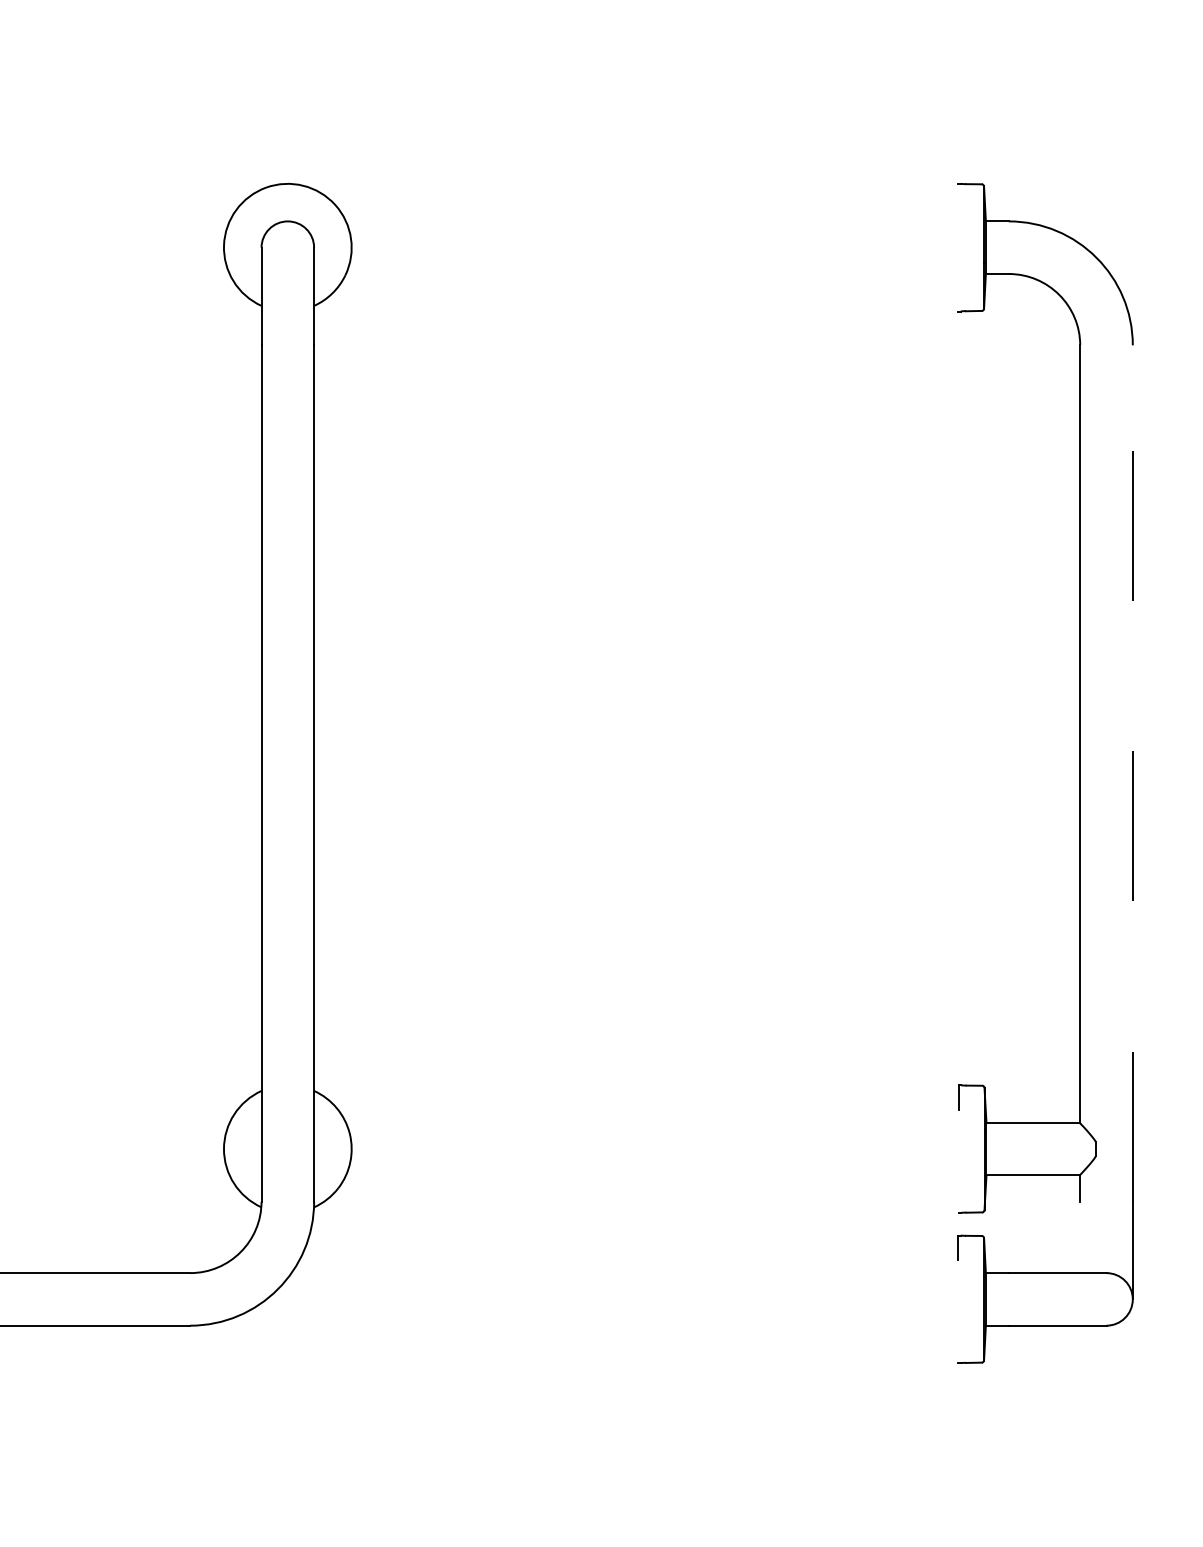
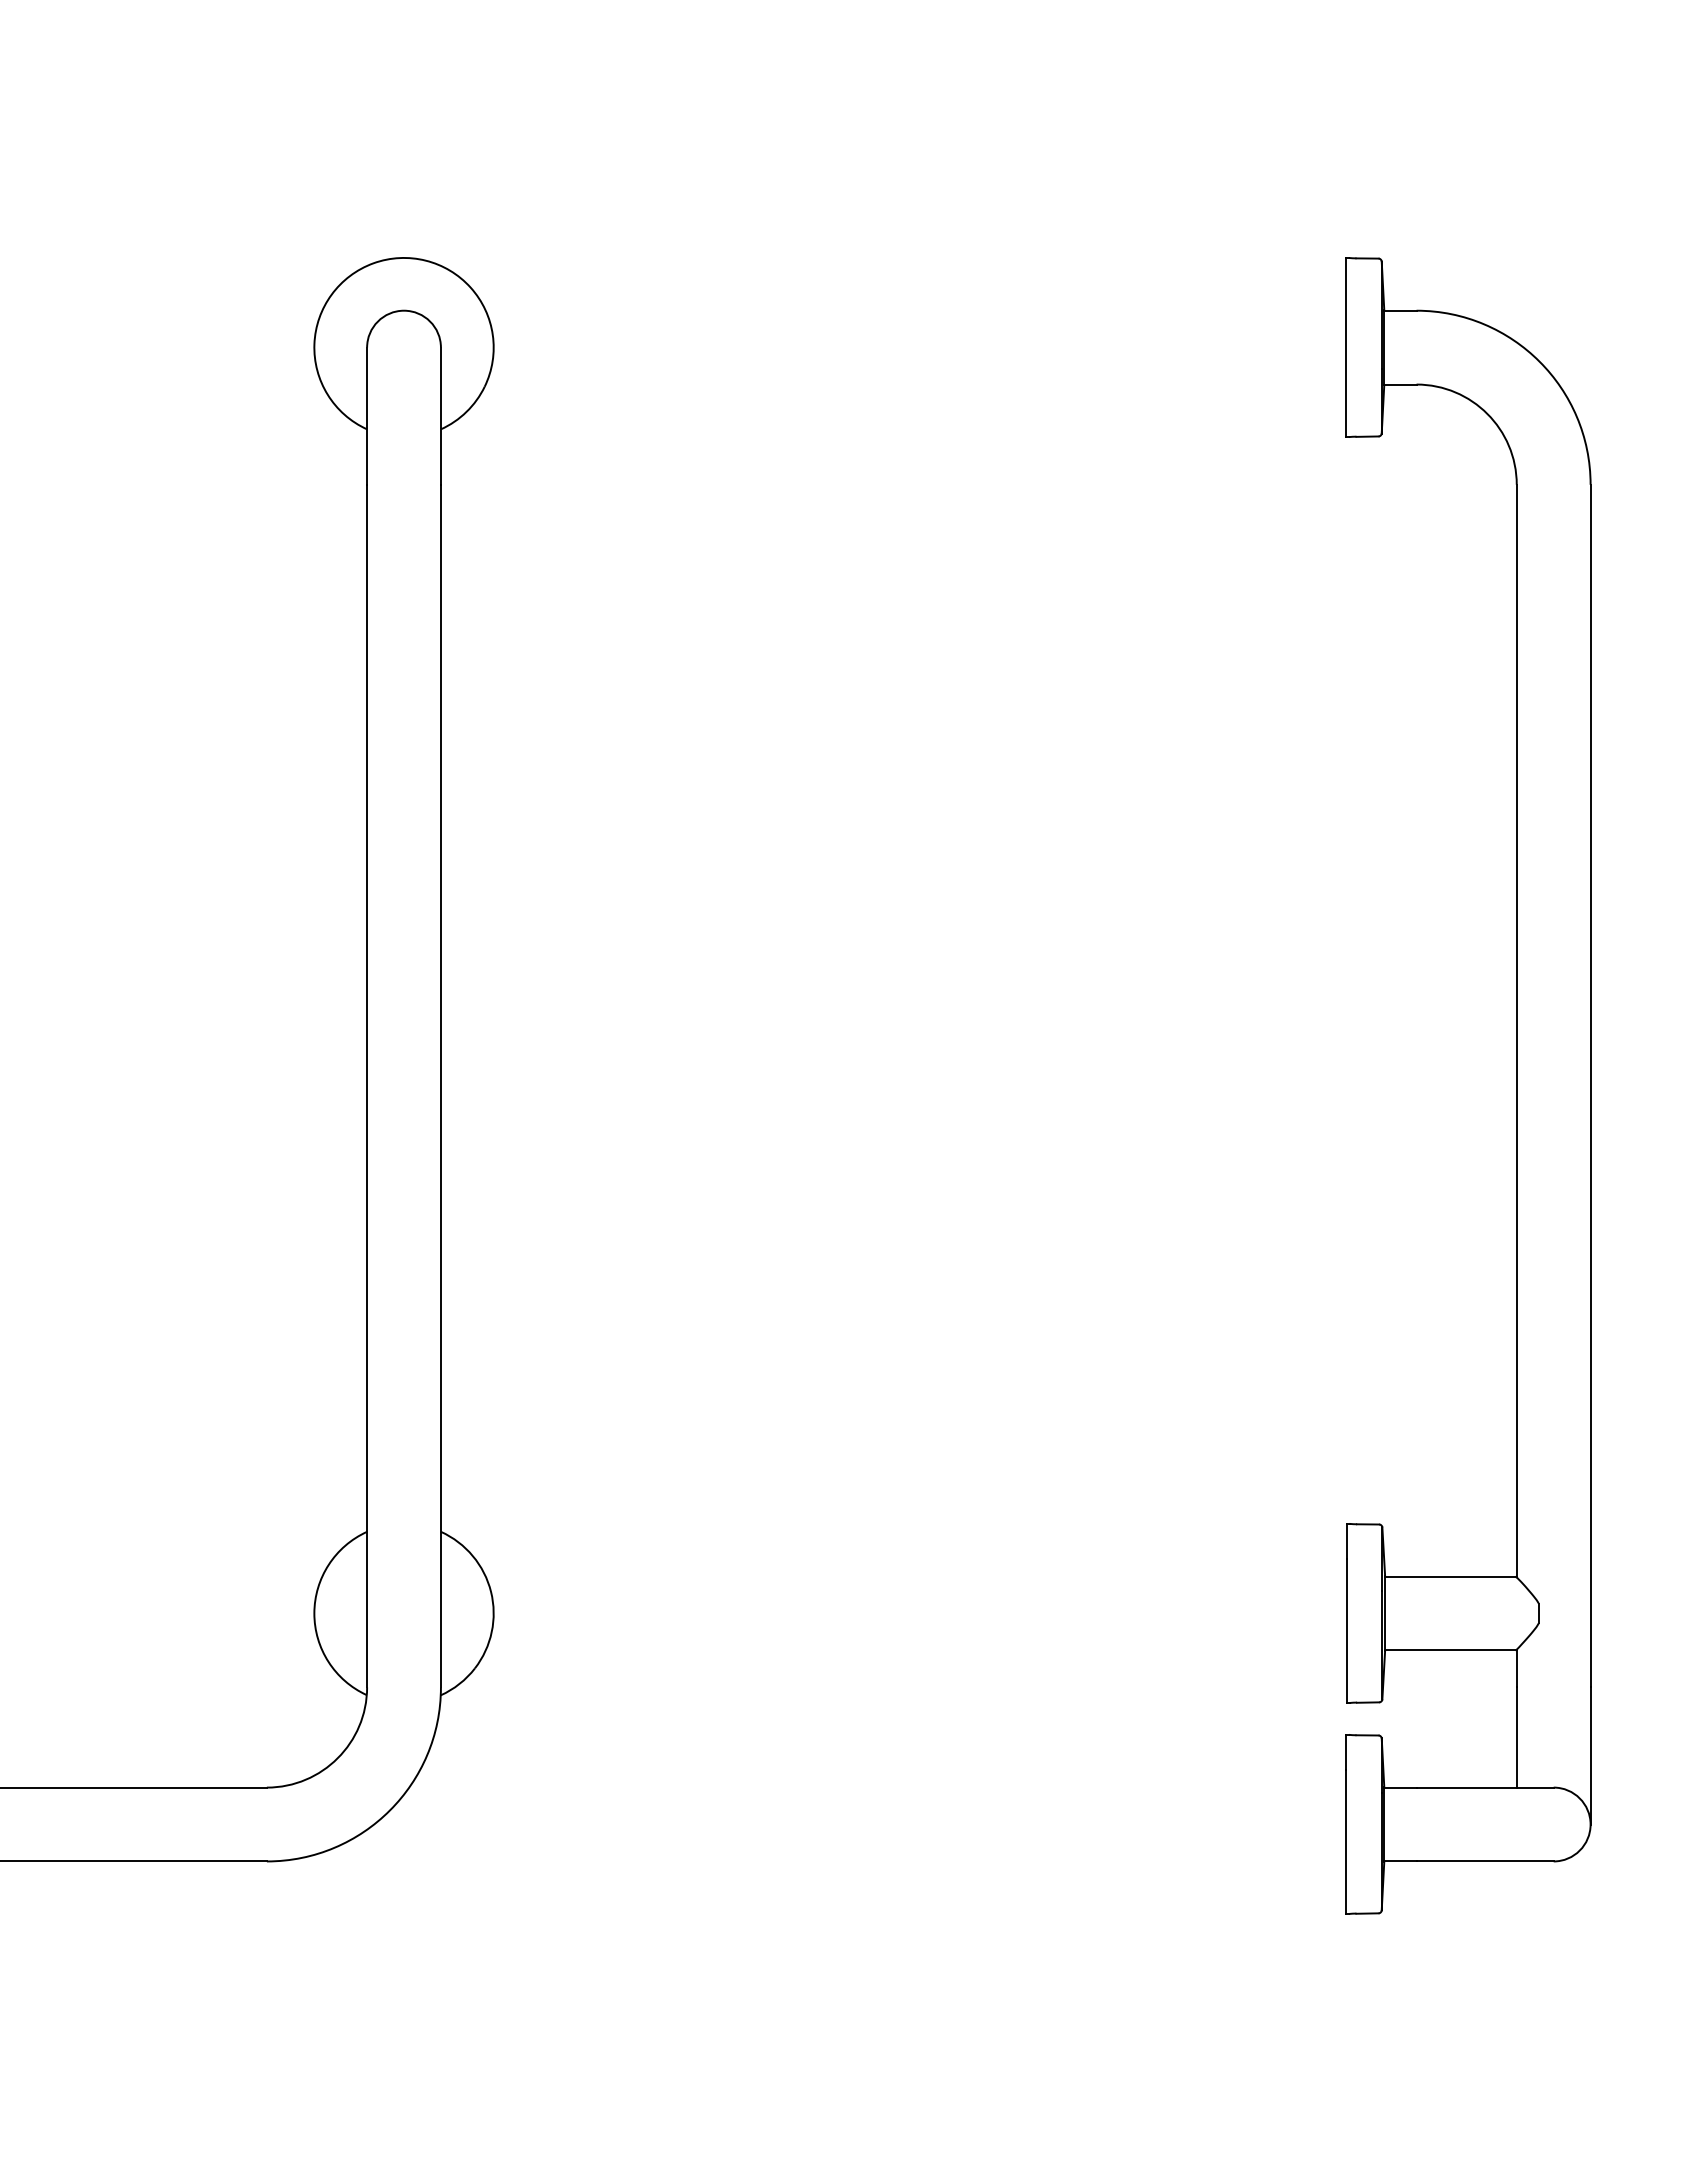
line: (958, 247) -> (1345, 347), added
line: (1132, 773) -> (1590, 1085), dashed -> solid
line: (958, 1161) -> (1346, 1630), added
line: (1080, 1237) -> (1516, 1737), added
line: (958, 1311) -> (1345, 1841), added

